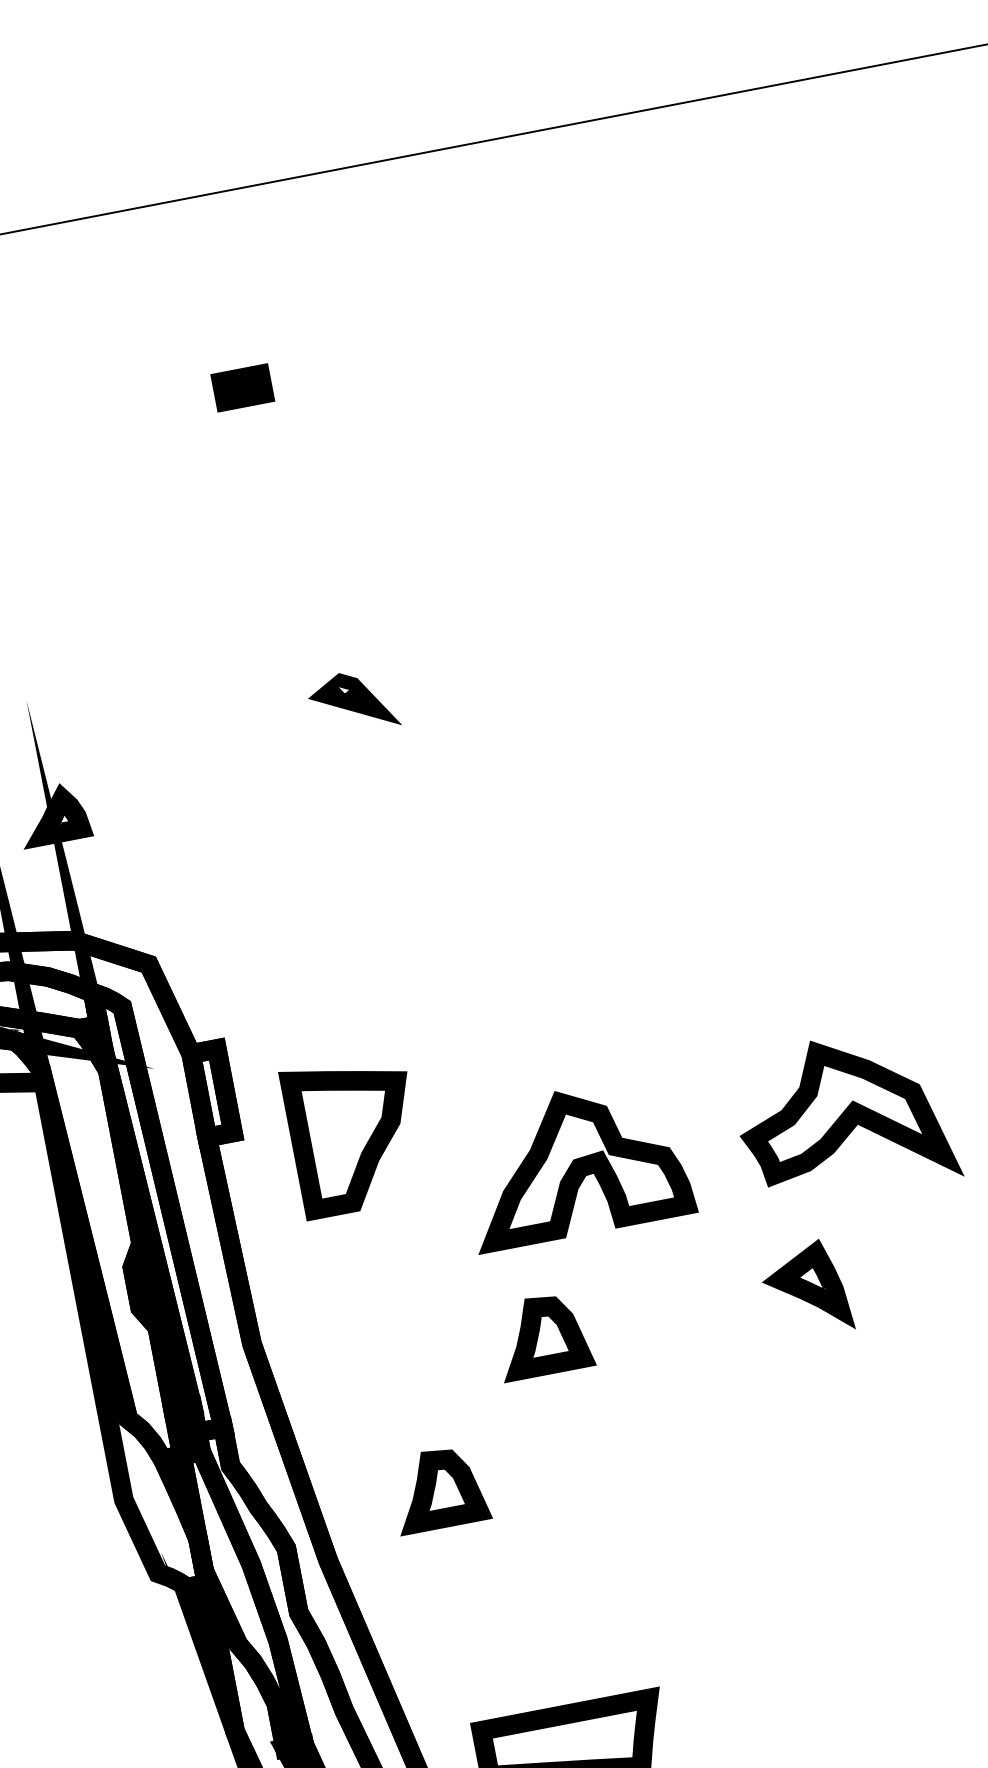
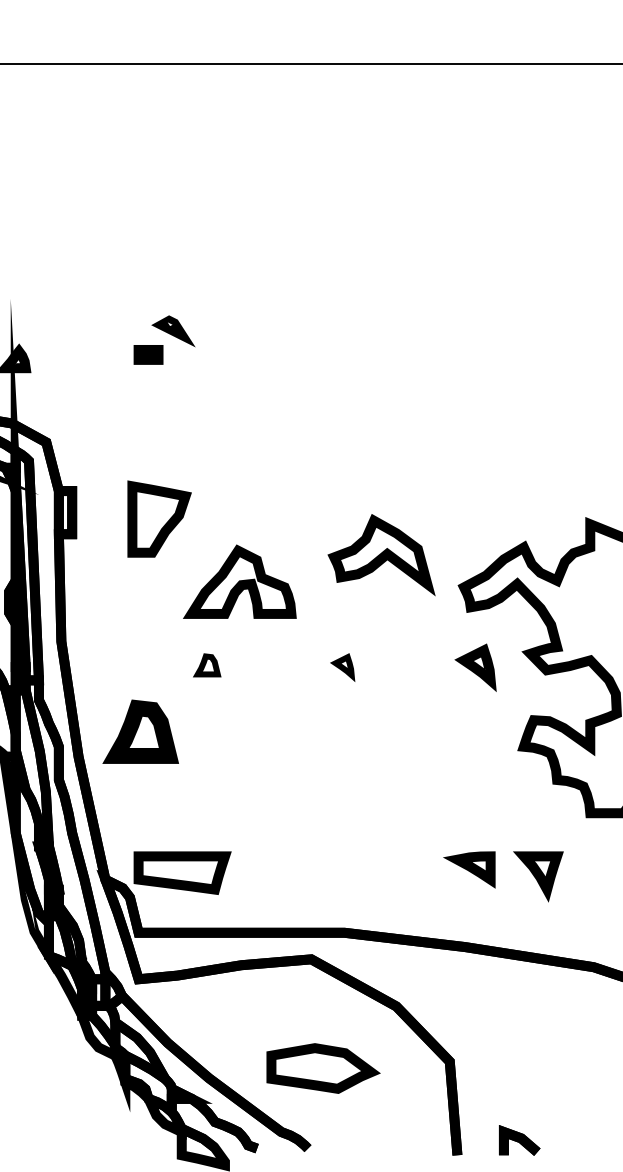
part: (242, 387) -> (148, 354), moved
part: (844, 1117) -> (381, 555), moved
part: (354, 1133) -> (159, 518), moved
part: (805, 1289) -> (342, 667), size x0.6
part: (541, 1336) -> (206, 665), size x0.6
part: (438, 1488) -> (140, 731), size x1.6

